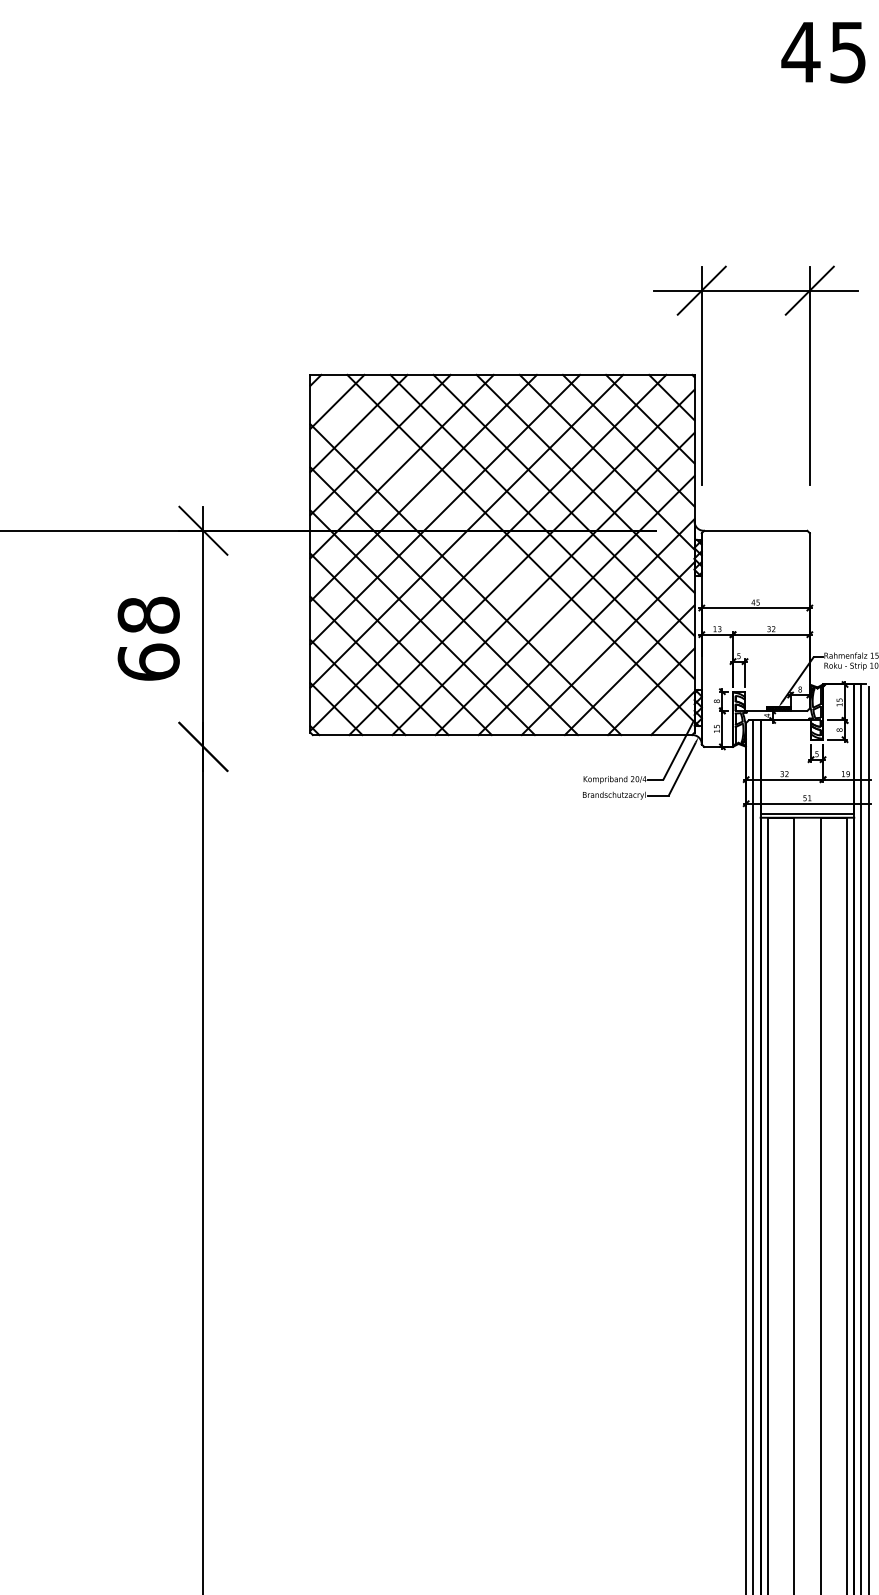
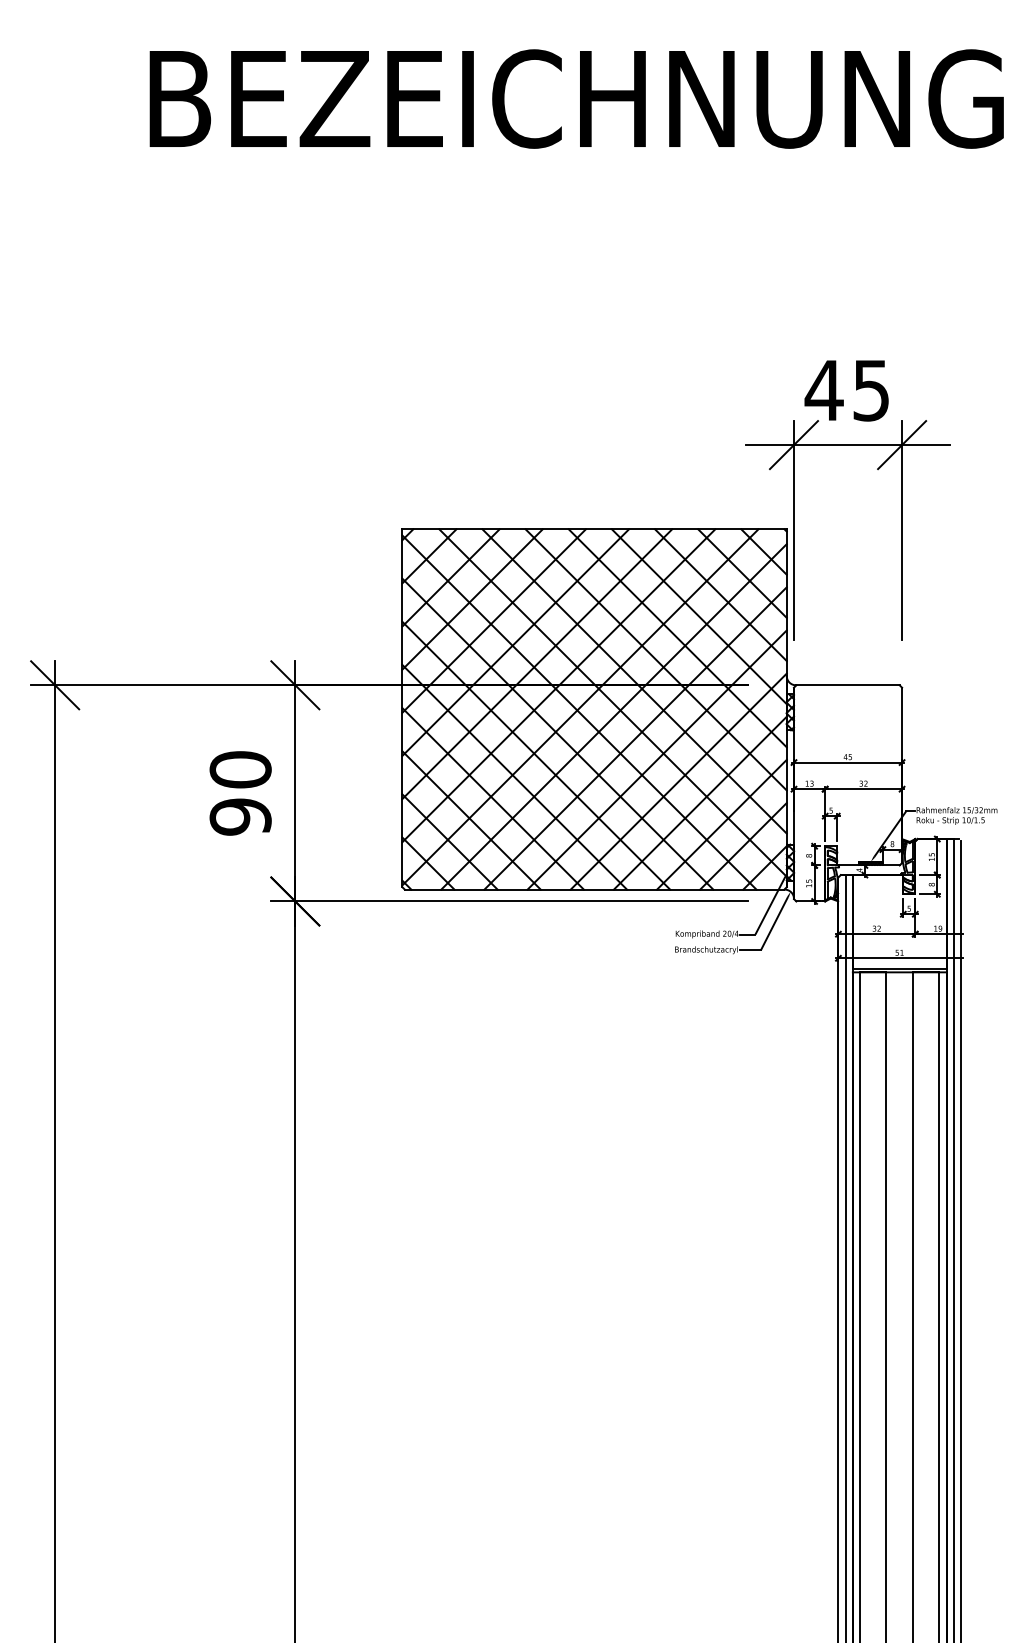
text: (823, 52) -> (846, 390), moved
line: (487, 558) -> (579, 712), added
text: (148, 638) -> (240, 793), 68 -> 90
line: (417, 746) -> (509, 901), added

